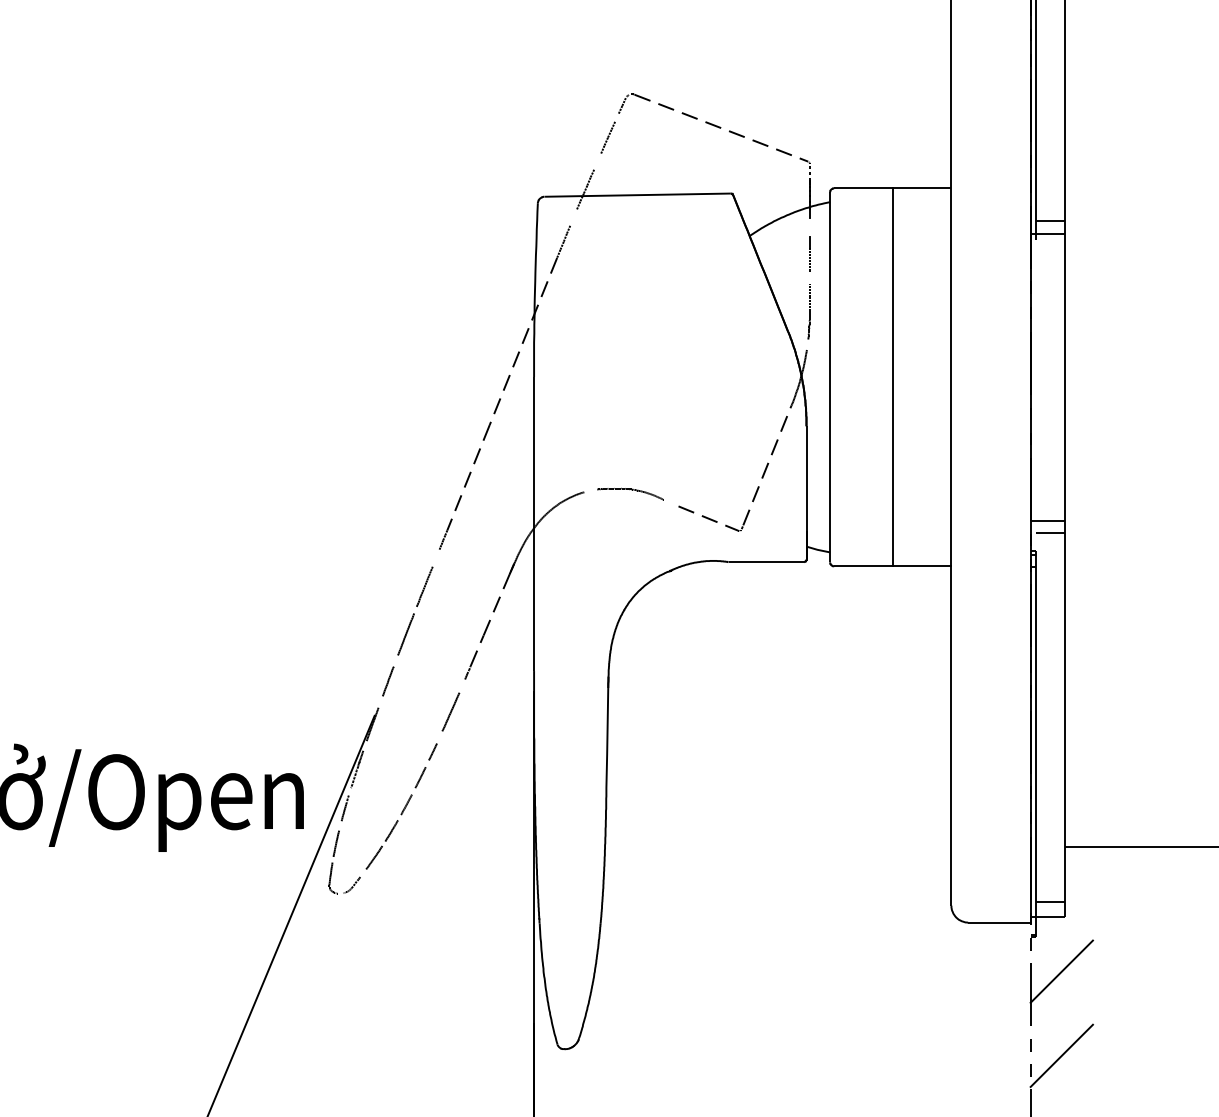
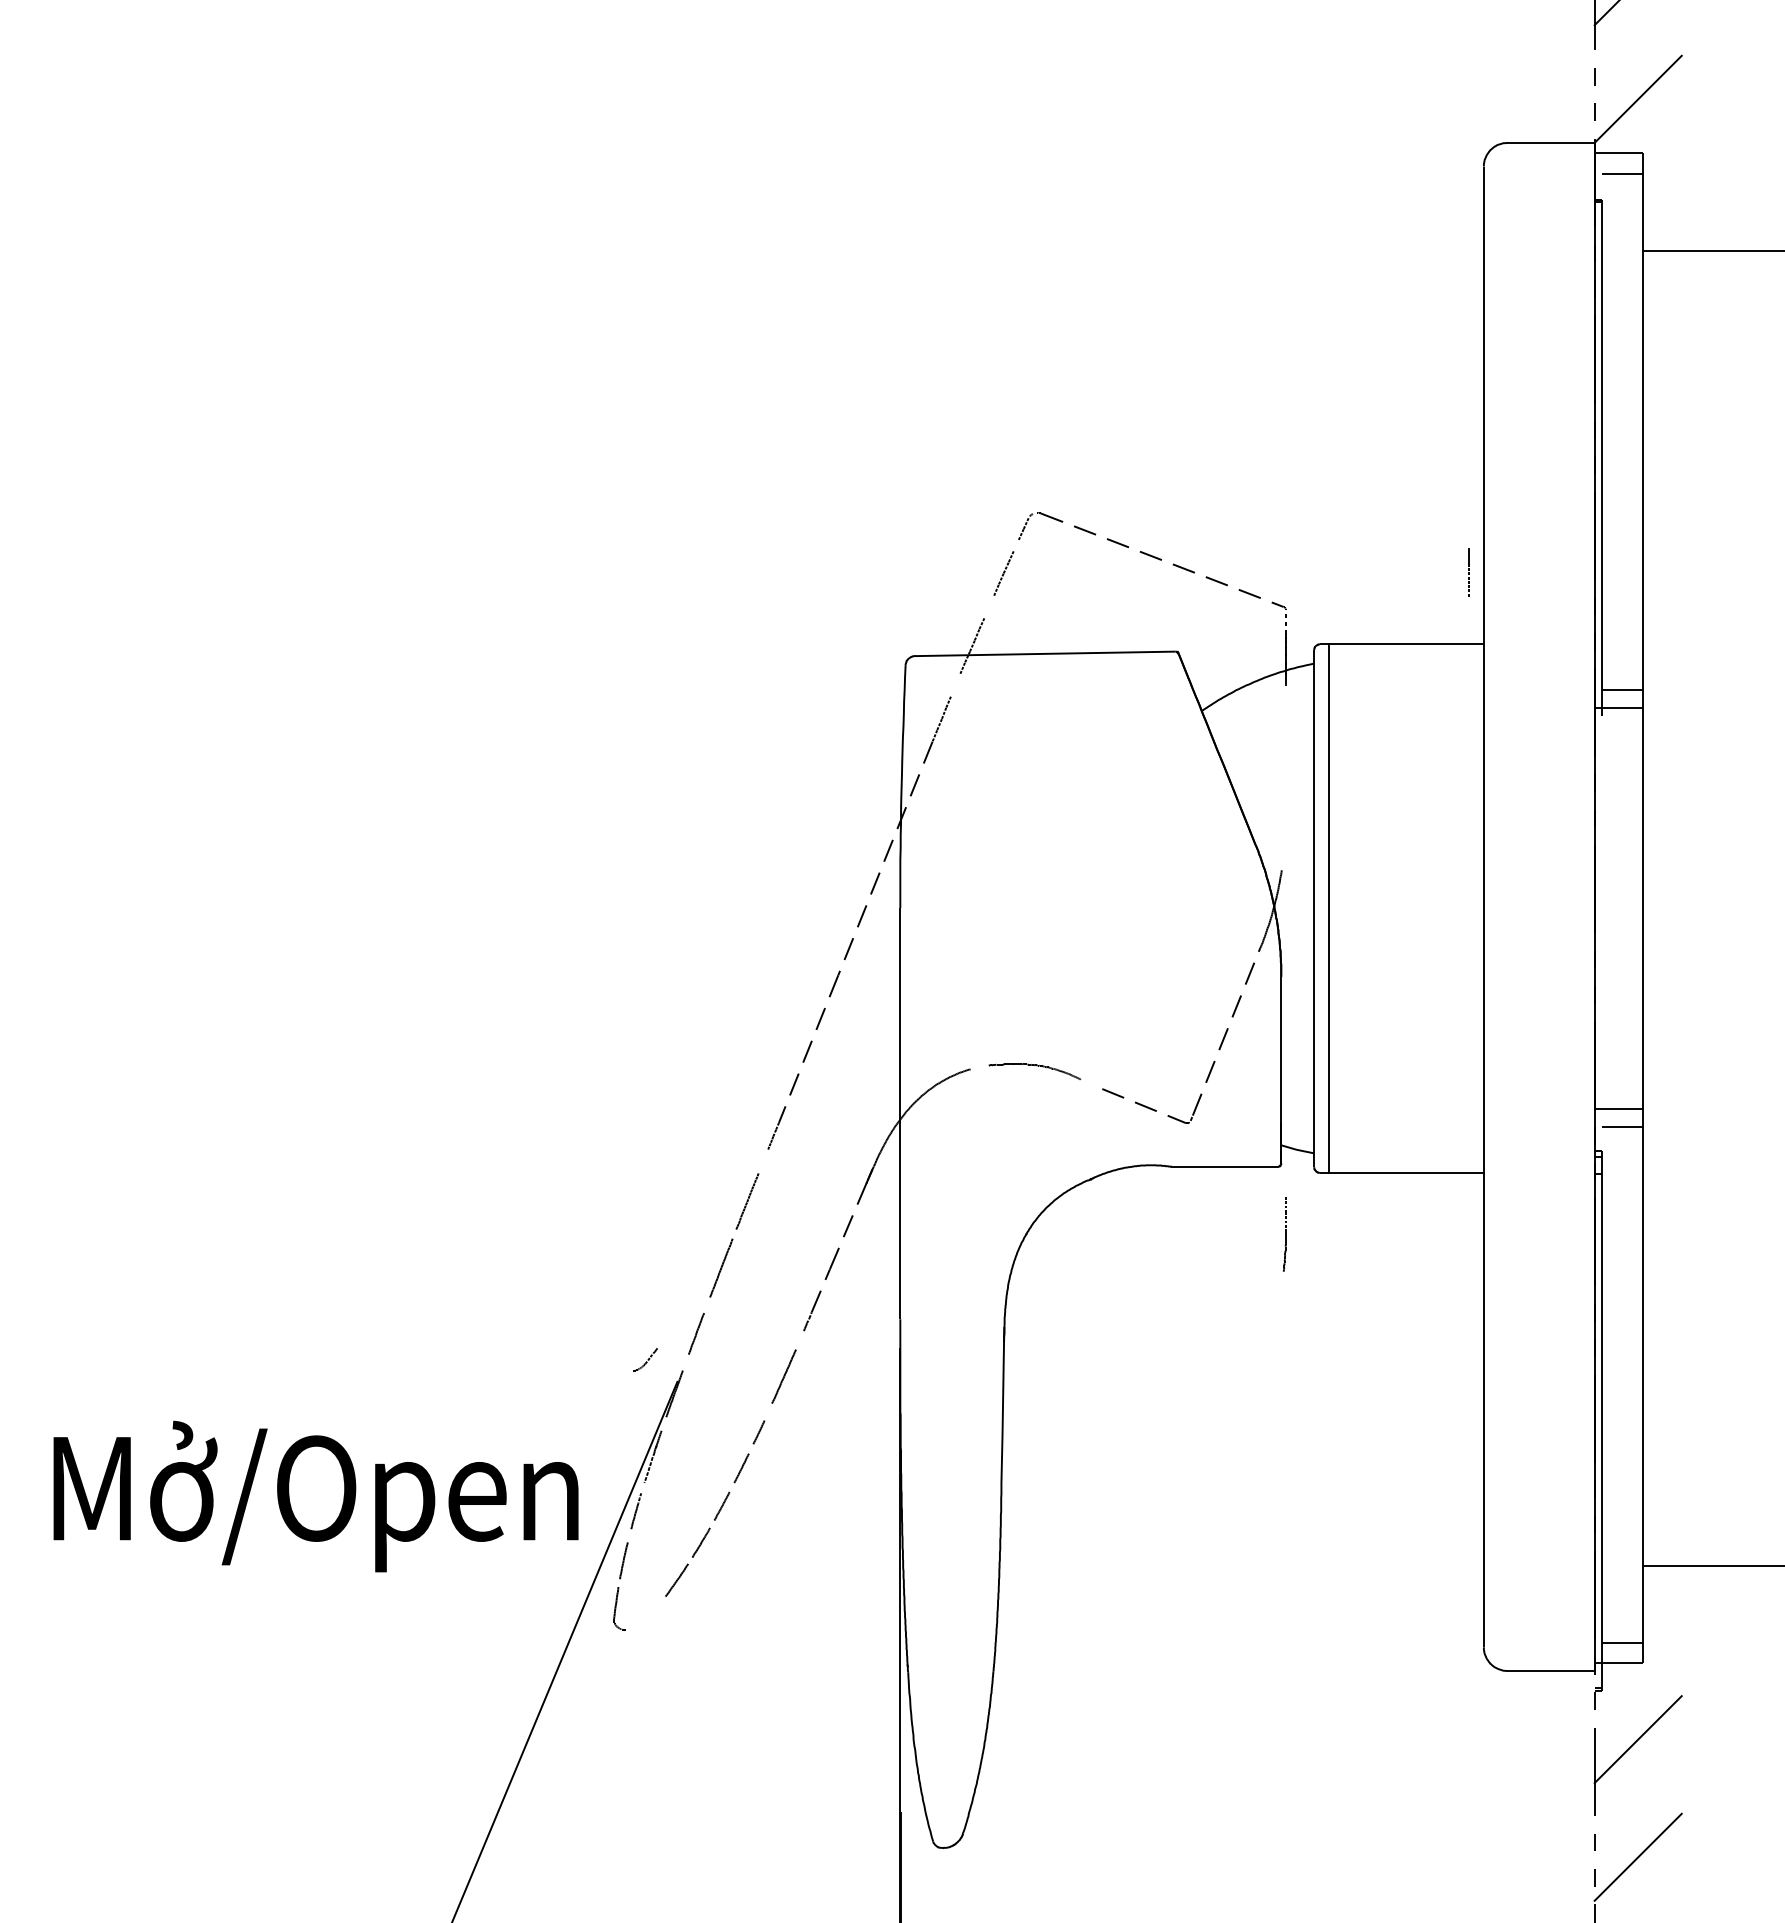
line: (809, 254) -> (1468, 572), moved
part: (808, 312) -> (1284, 1234), moved
line: (892, 377) -> (1328, 908), moved
part: (351, 885) -> (645, 1359), moved

